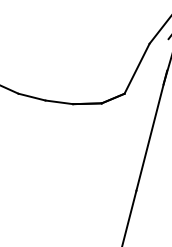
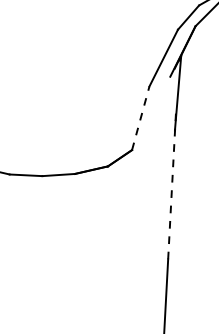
line: (136, 68) -> (140, 118), solid -> dashed
line: (152, 130) -> (172, 186), solid -> dashed

